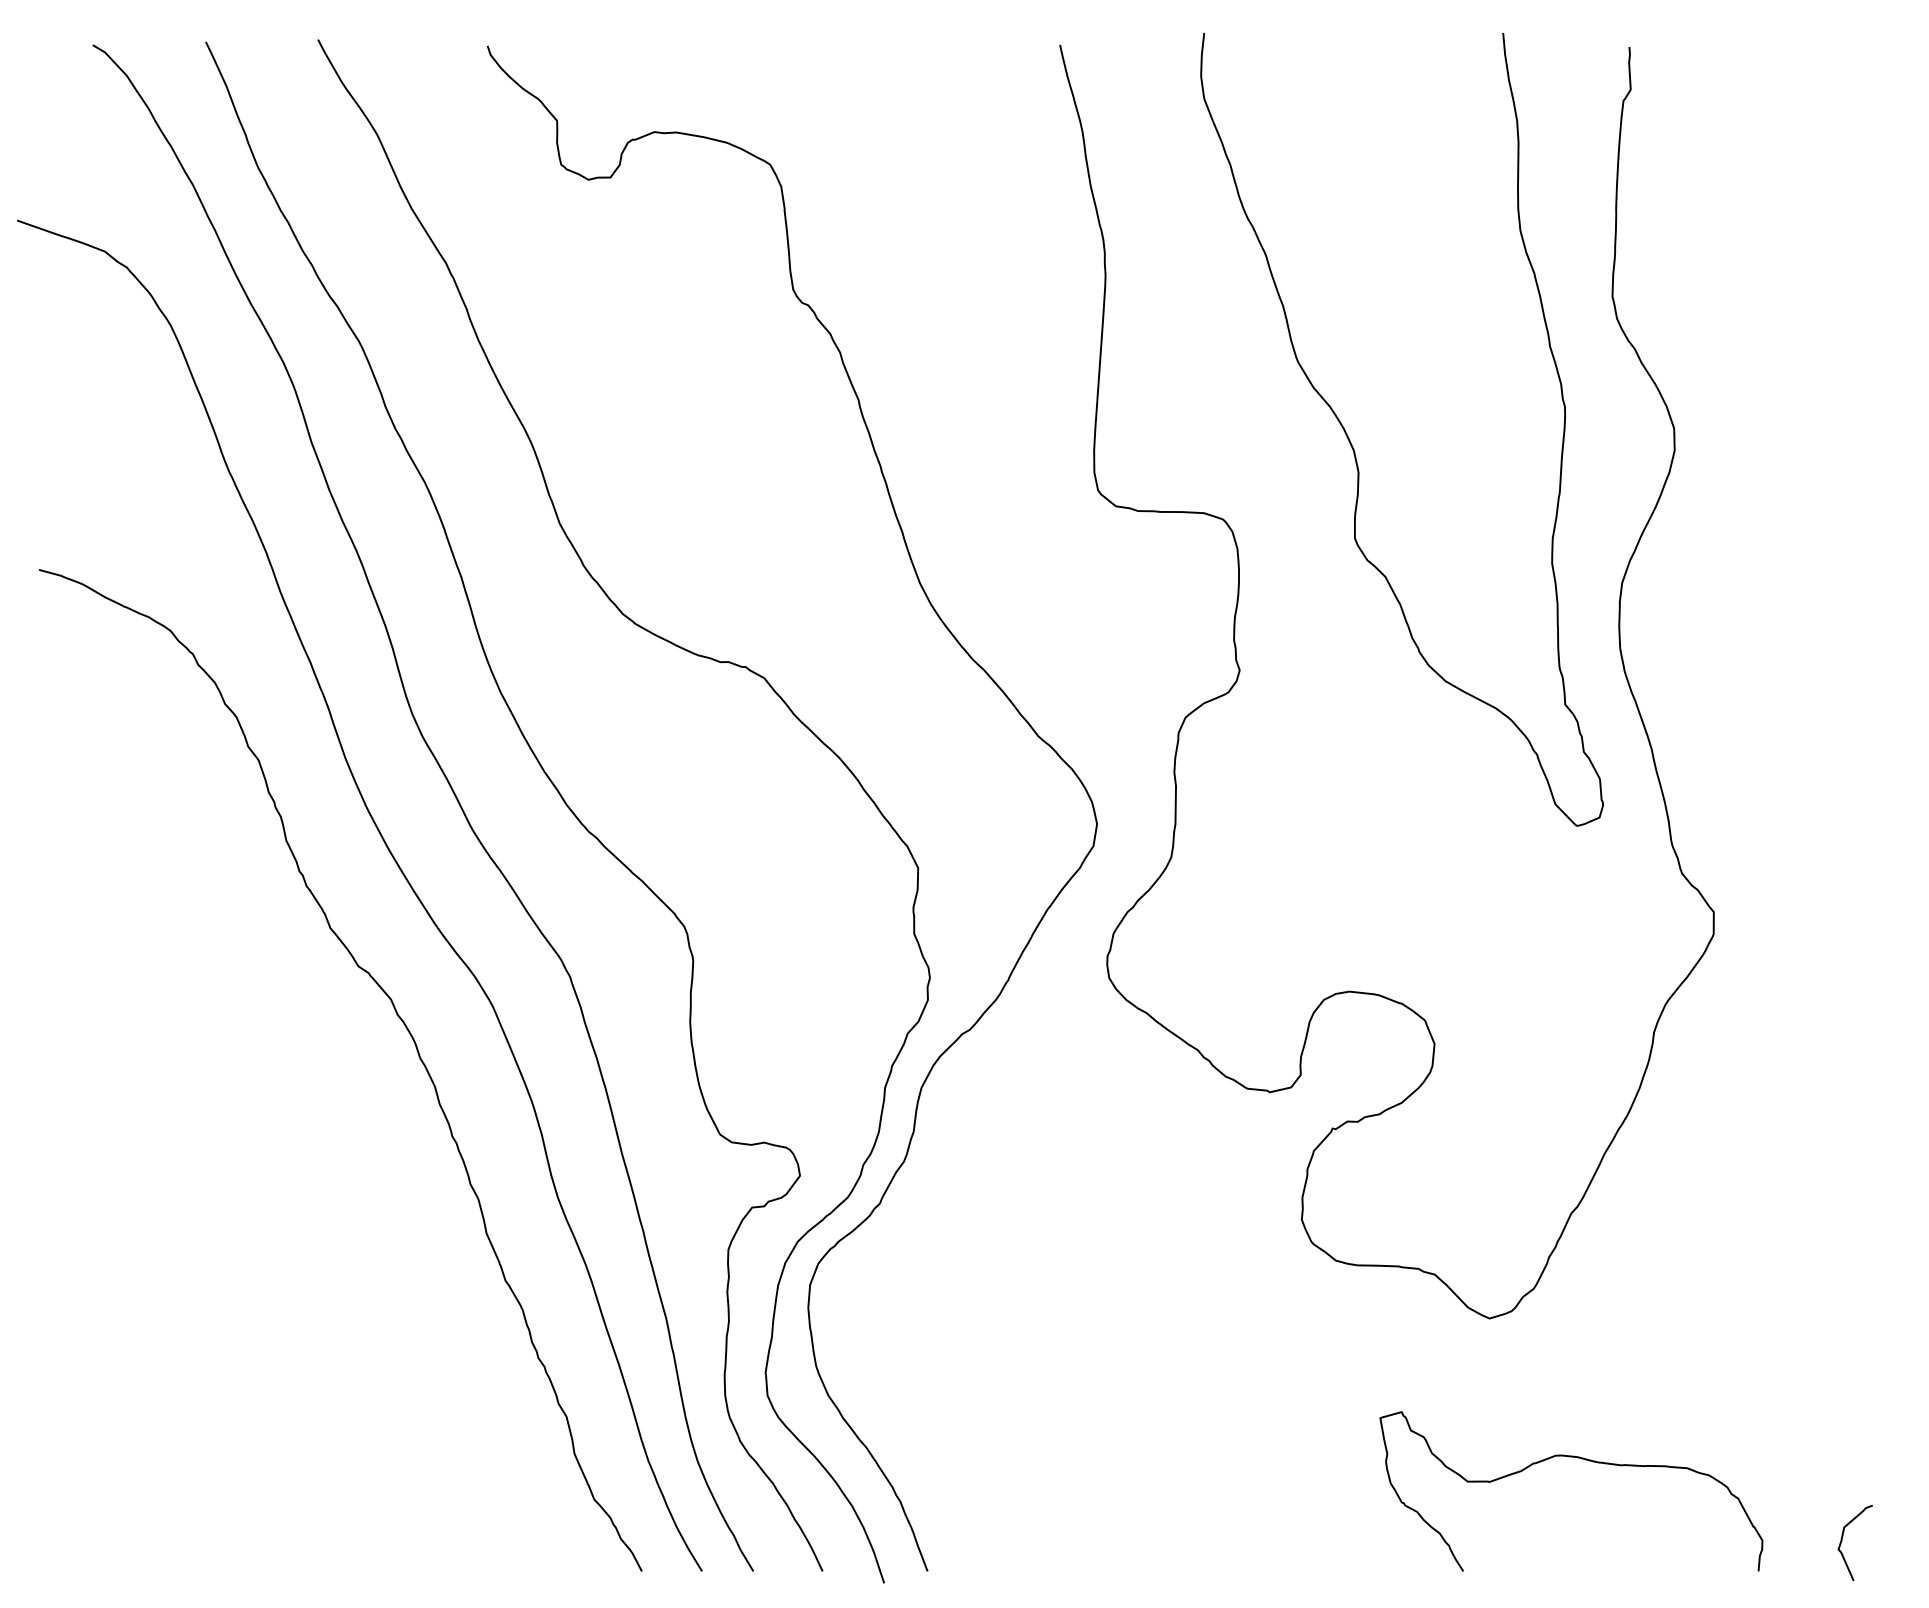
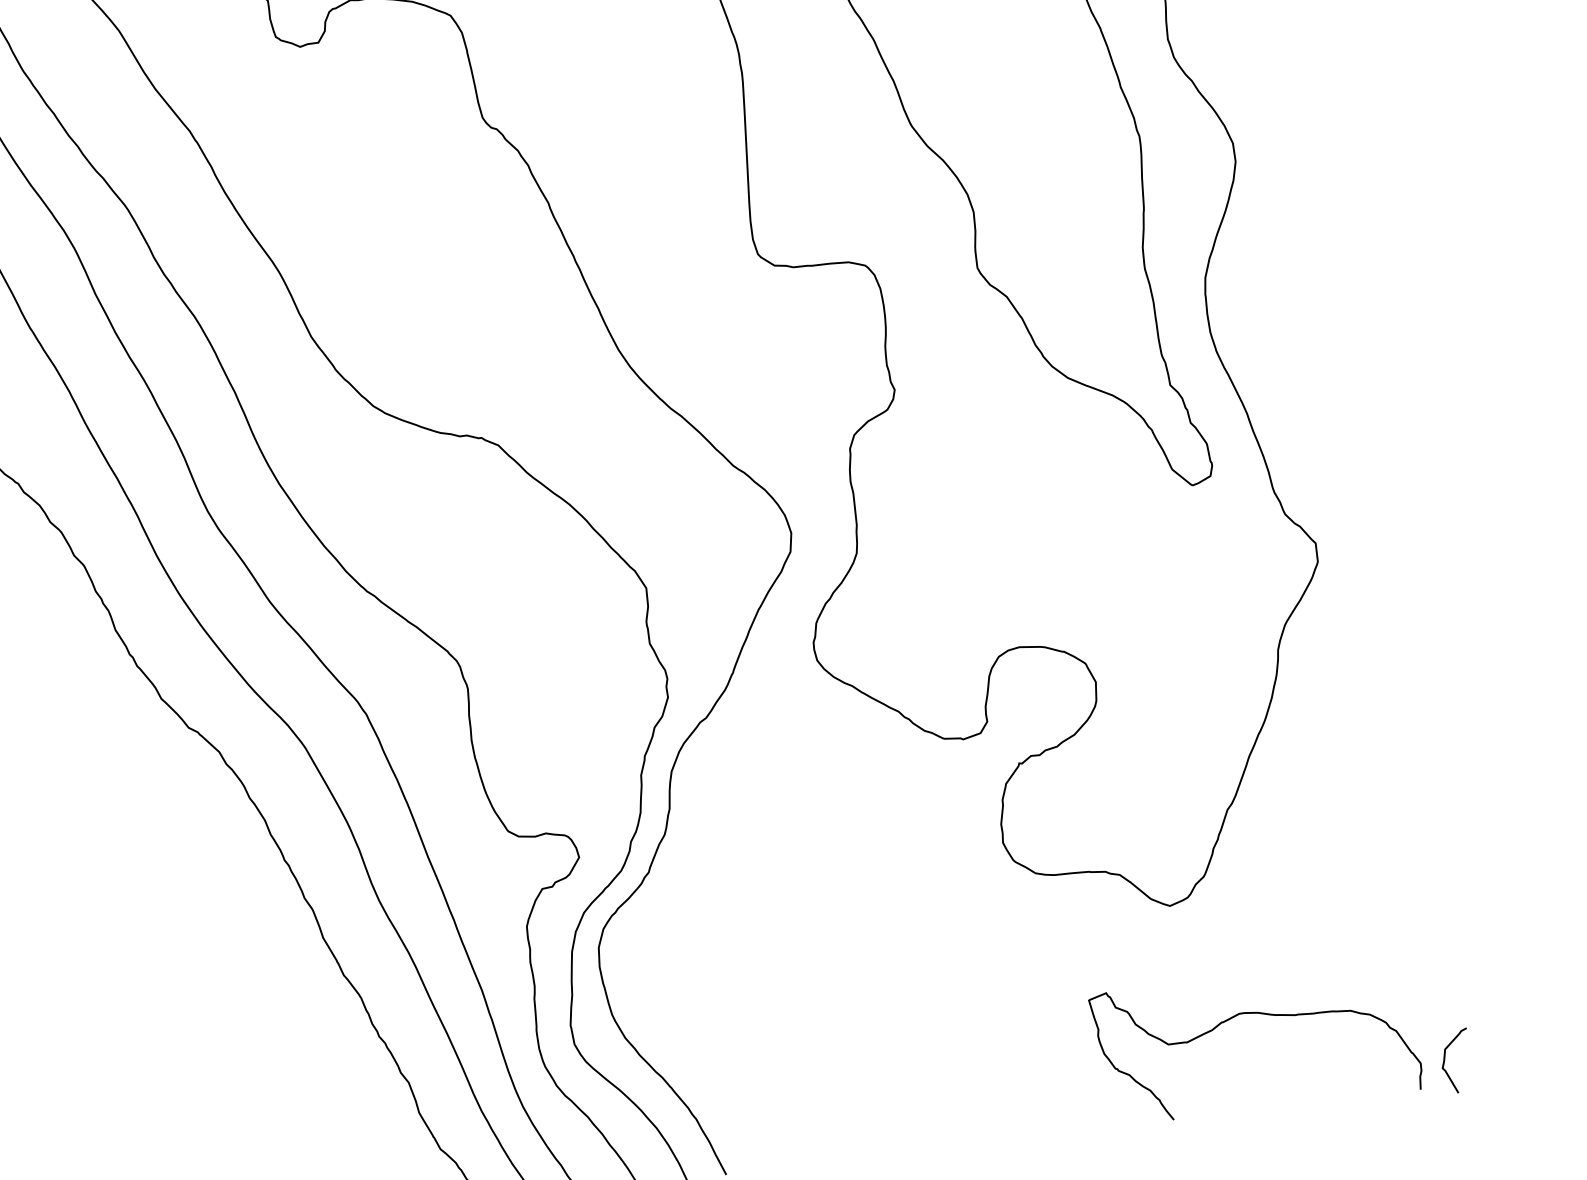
curve: (1842, 1541) -> (1445, 1061), moved

